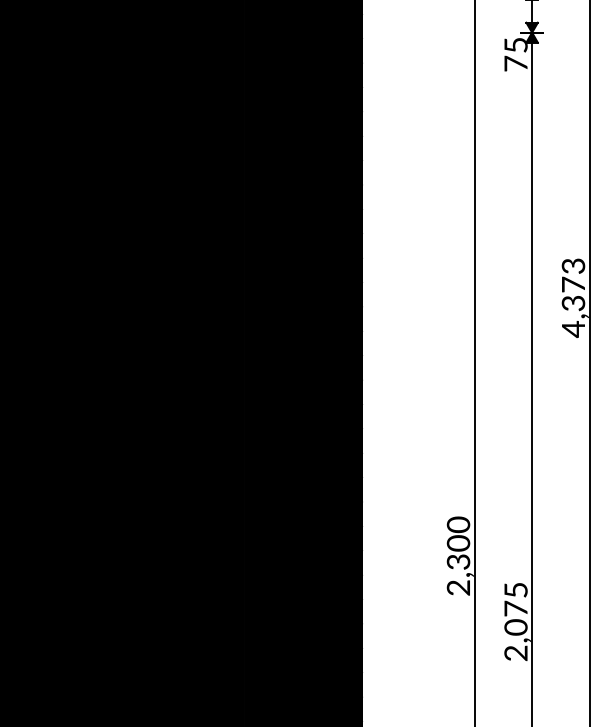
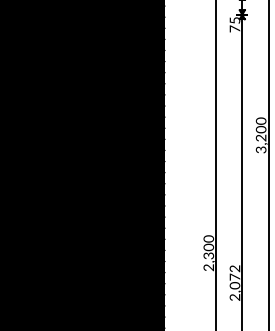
text: (572, 297) -> (260, 135), 4,373 -> 3,200
text: (514, 589) -> (234, 268), 2,075 -> 2,072

